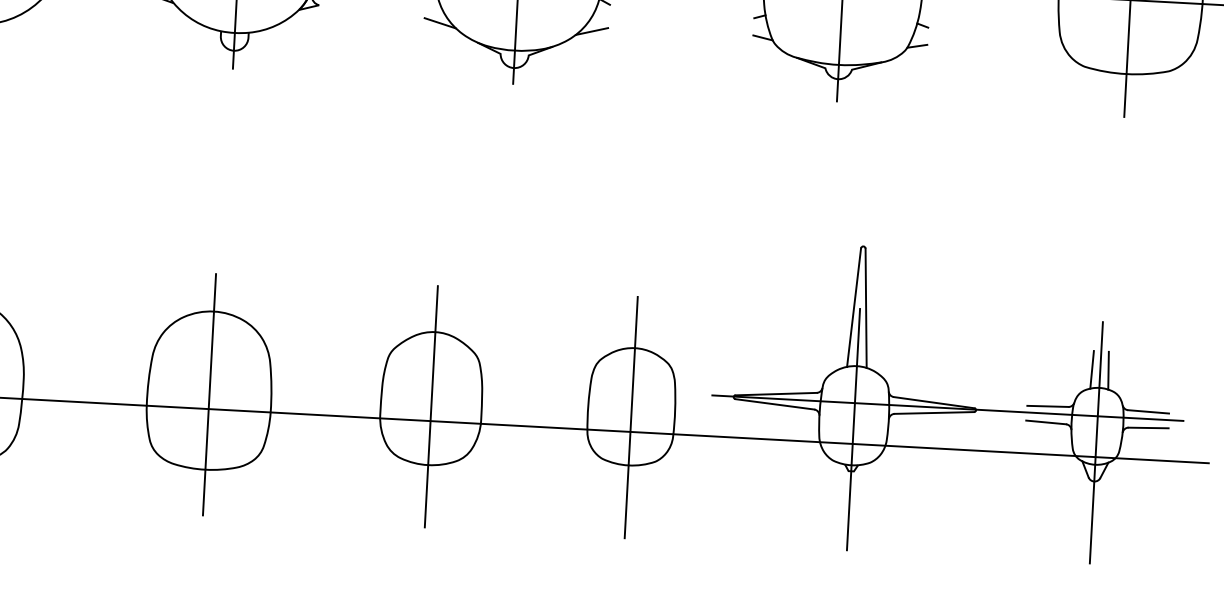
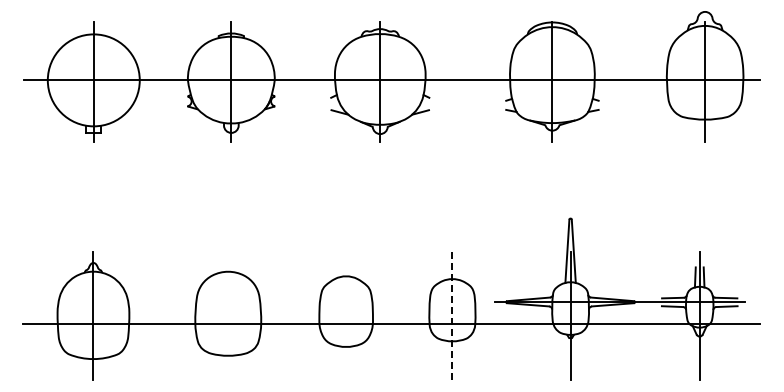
line: (209, 393) -> (228, 315), removed
line: (431, 405) -> (346, 315), removed
line: (631, 418) -> (452, 316), solid -> dashed

